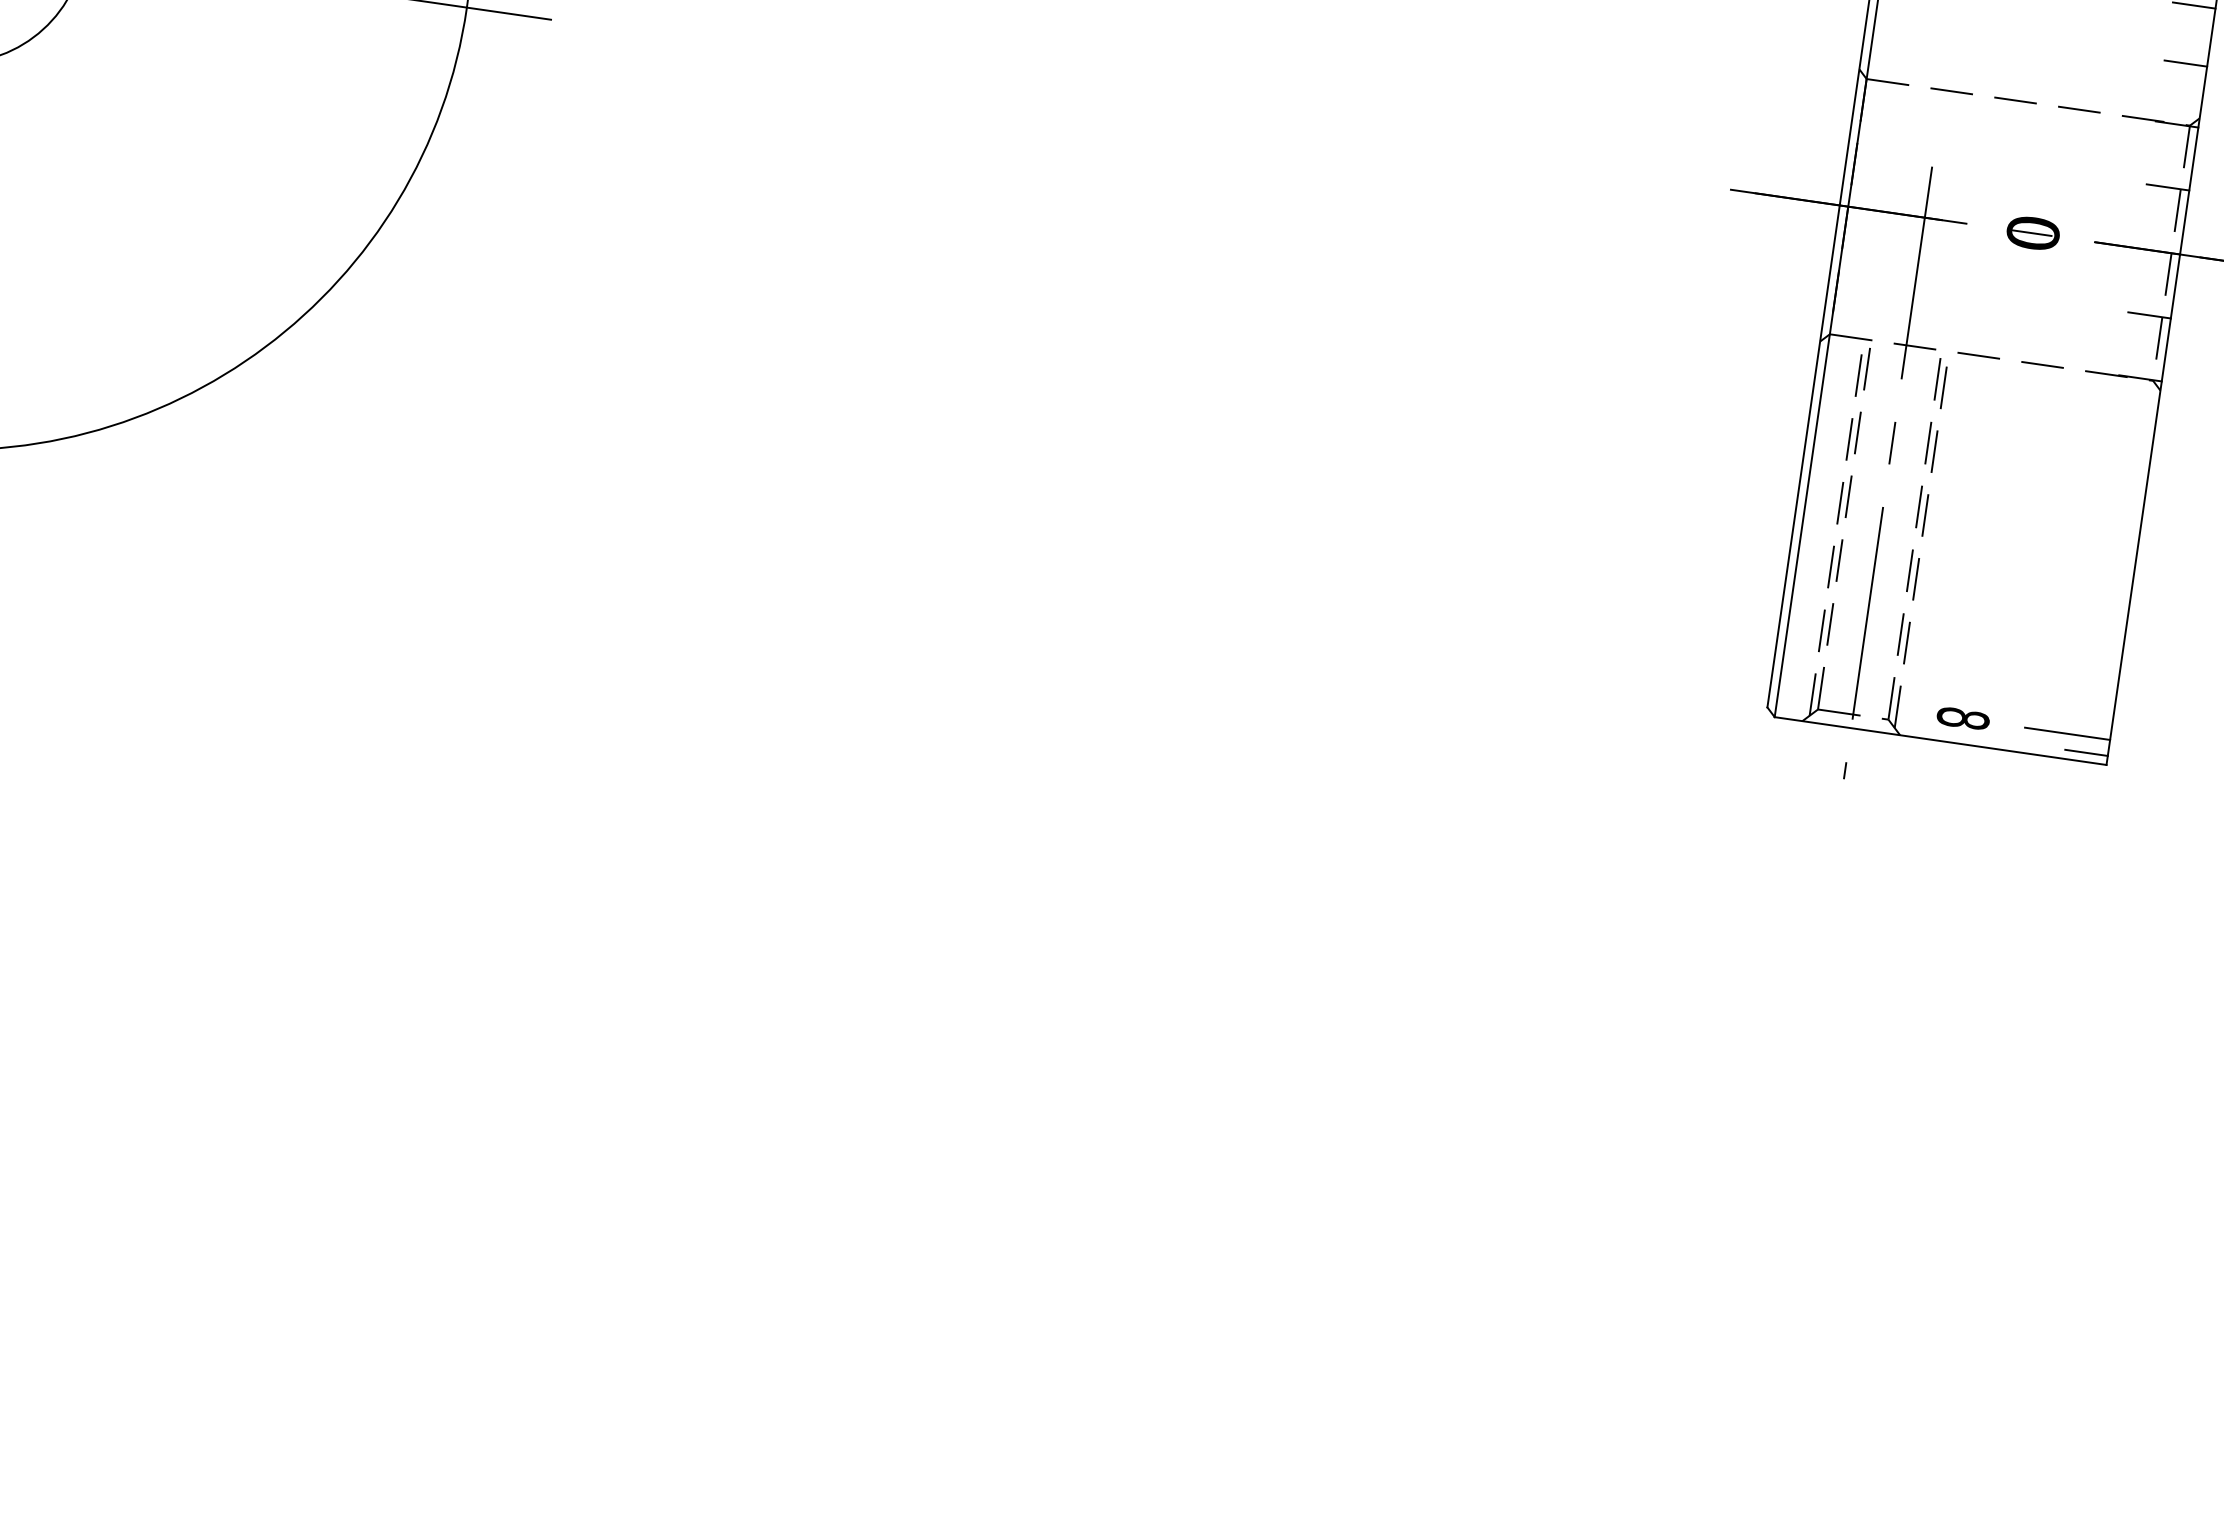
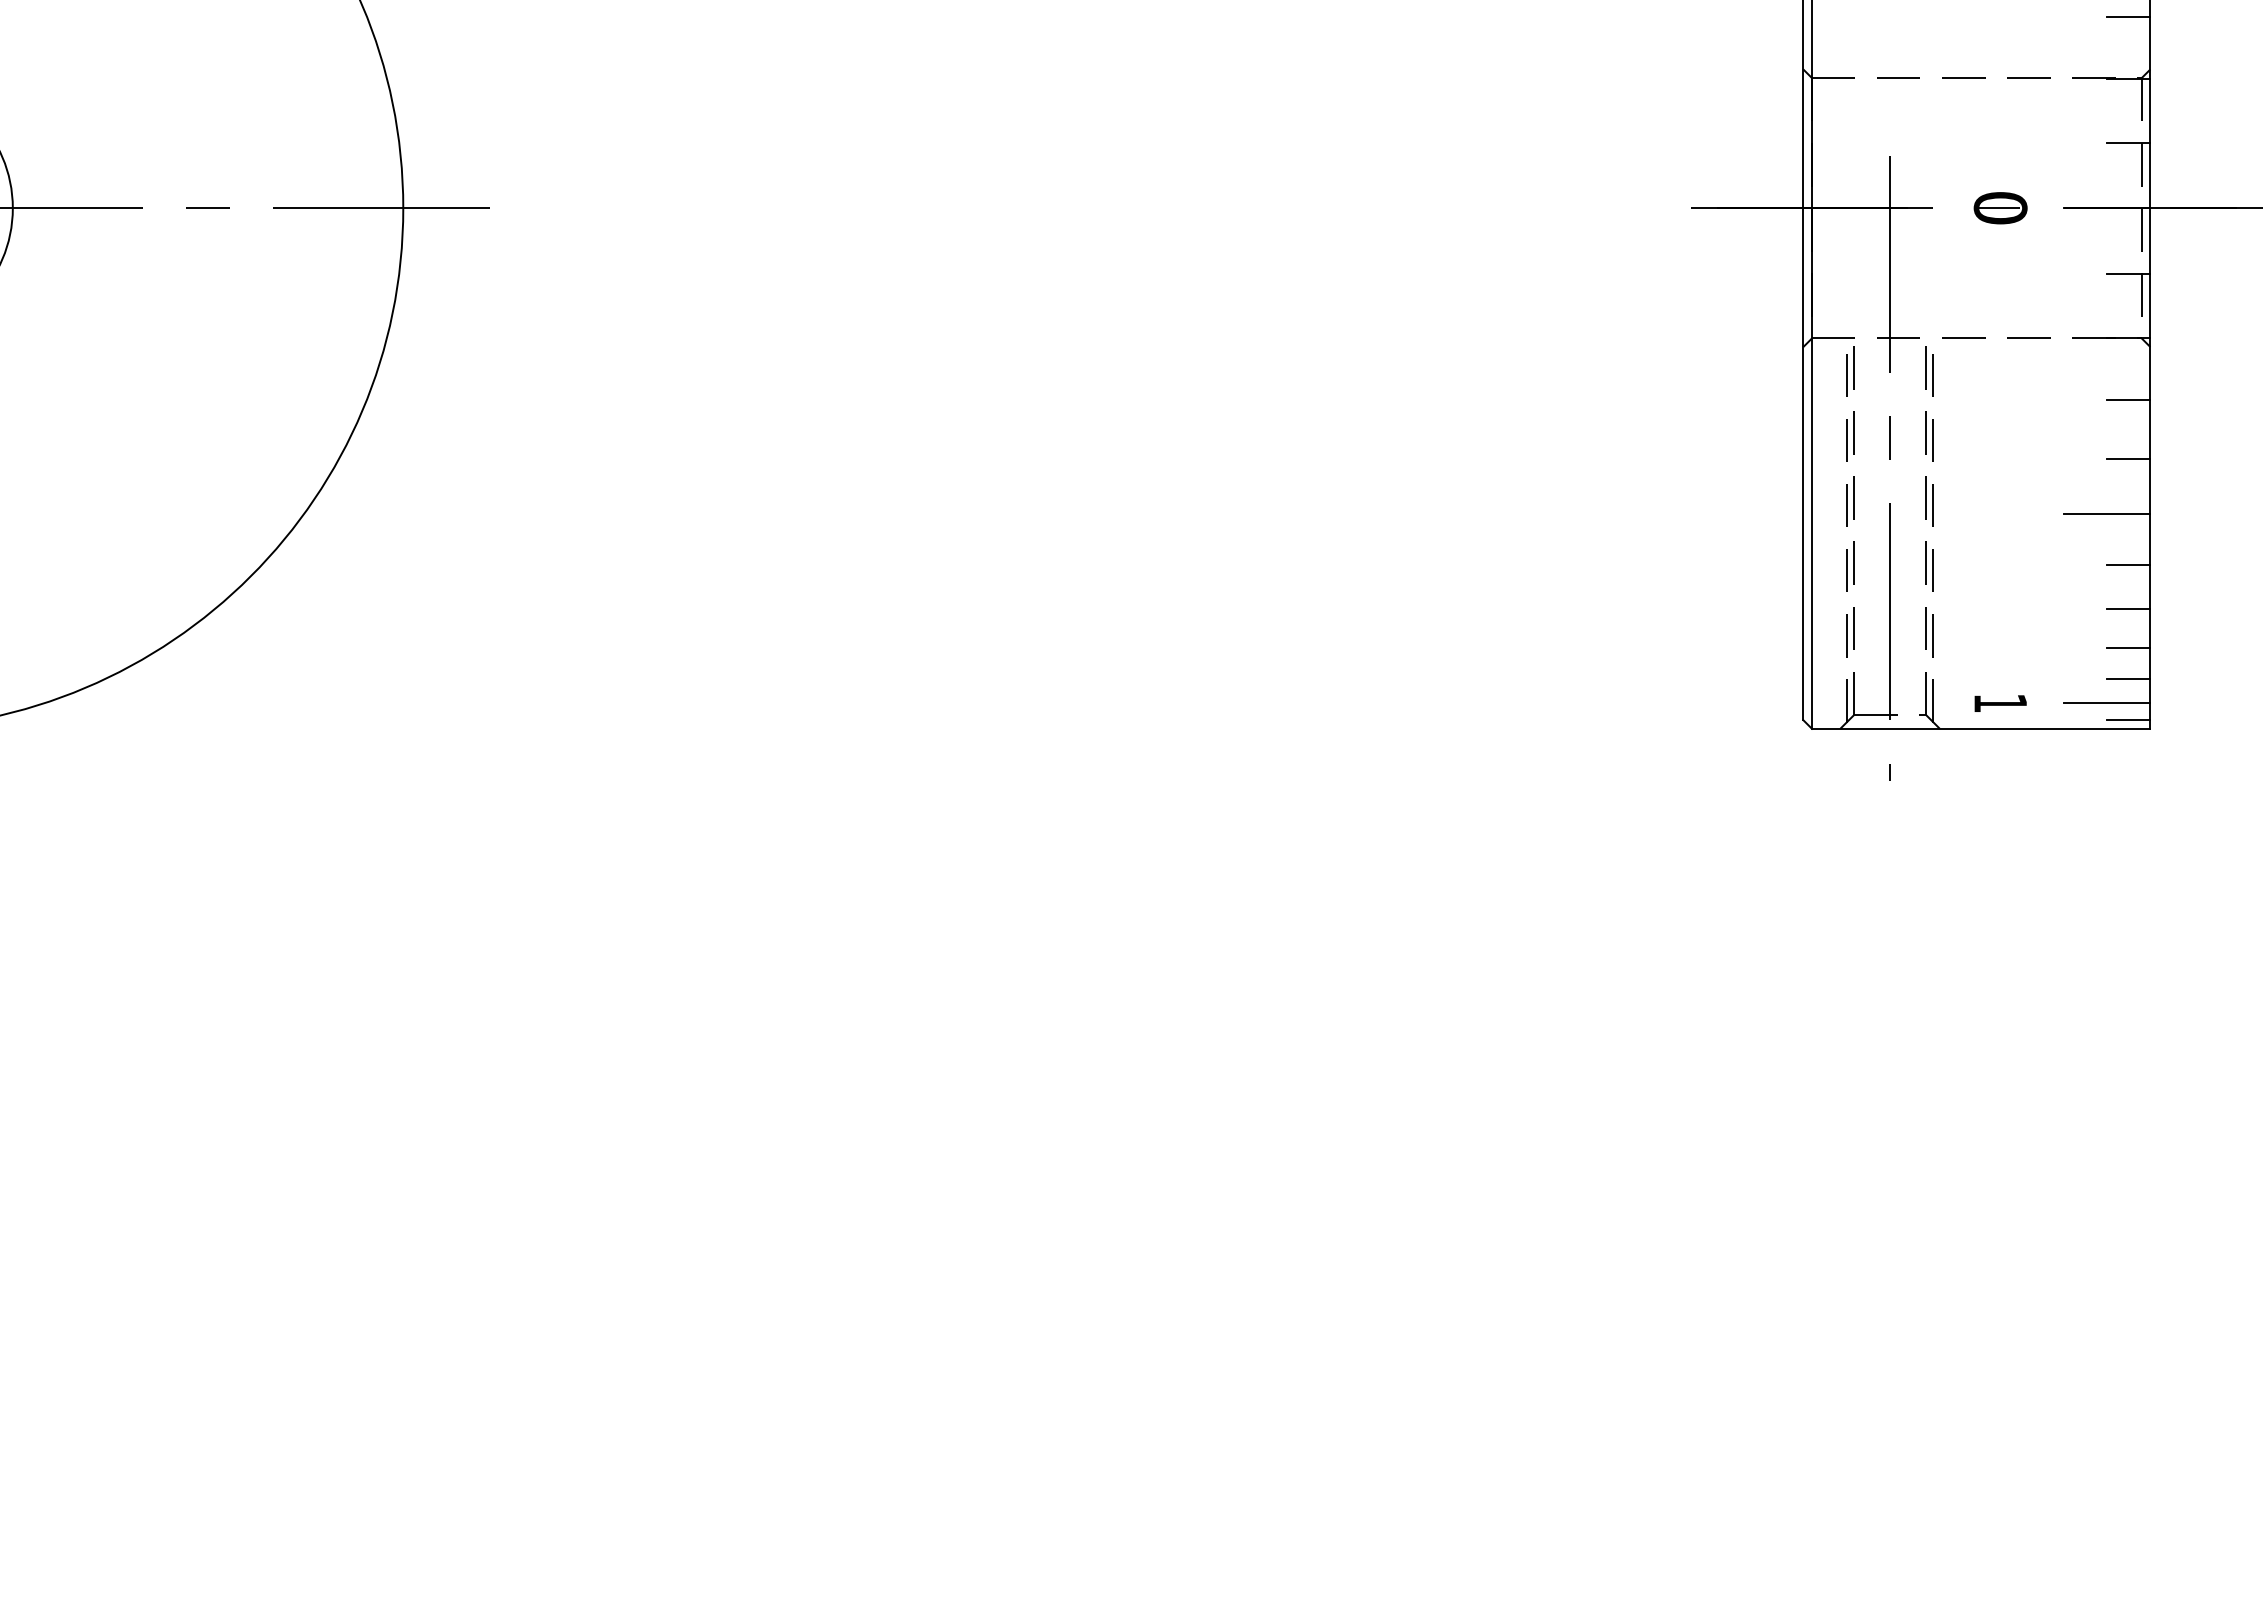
line: (2131, 439) -> (2128, 400), added
line: (2123, 497) -> (2128, 459), added
line: (2093, 548) -> (2106, 514), added
line: (2108, 600) -> (2128, 564), added
line: (2101, 644) -> (2128, 609), added
line: (2096, 682) -> (2128, 647), added
line: (2092, 713) -> (2128, 679), added
text: (1963, 717) -> (2000, 702), 8 -> 1

